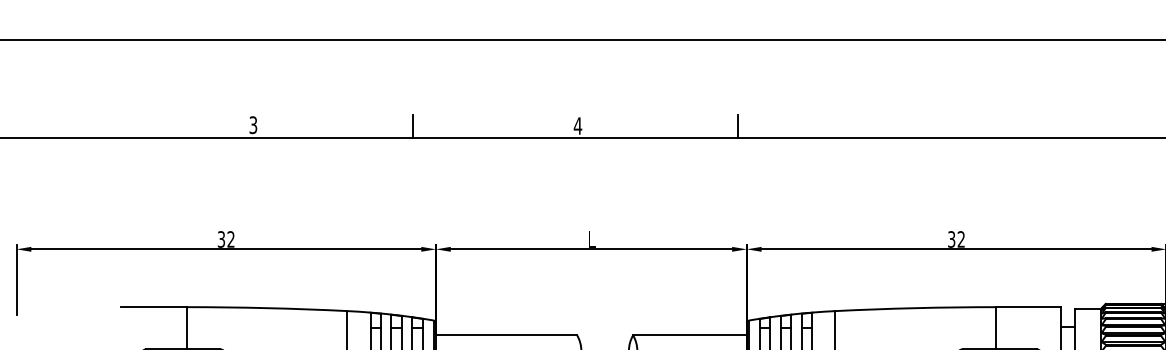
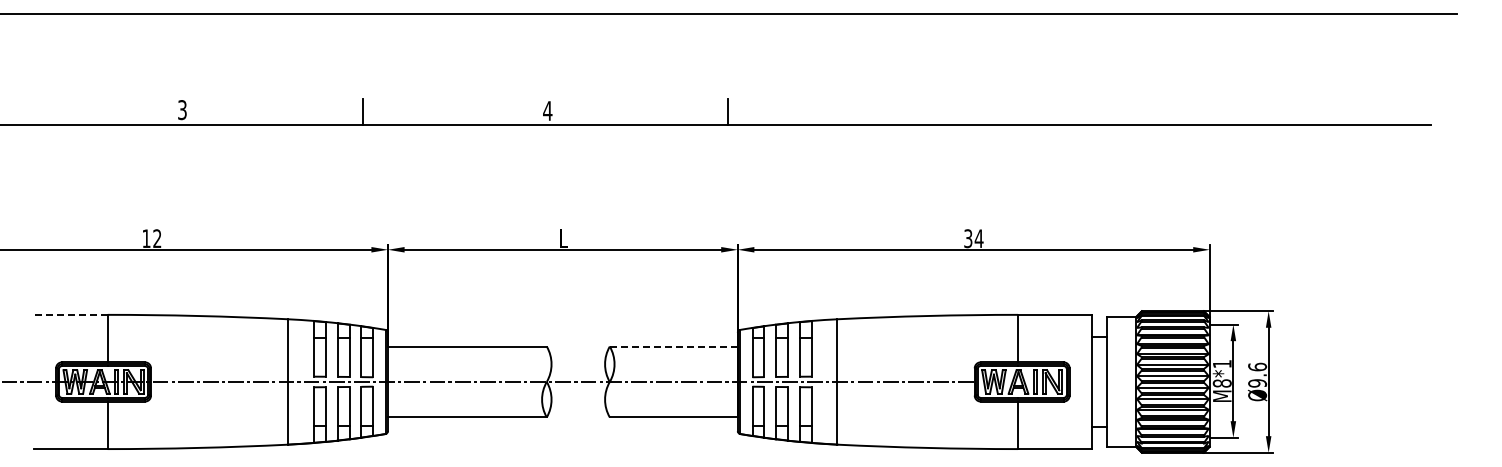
text: (221, 239) -> (146, 238), 32 -> 12
text: (960, 239) -> (978, 238), 32 -> 34
line: (153, 306) -> (70, 314), solid -> dashed
line: (689, 335) -> (673, 346), solid -> dashed

